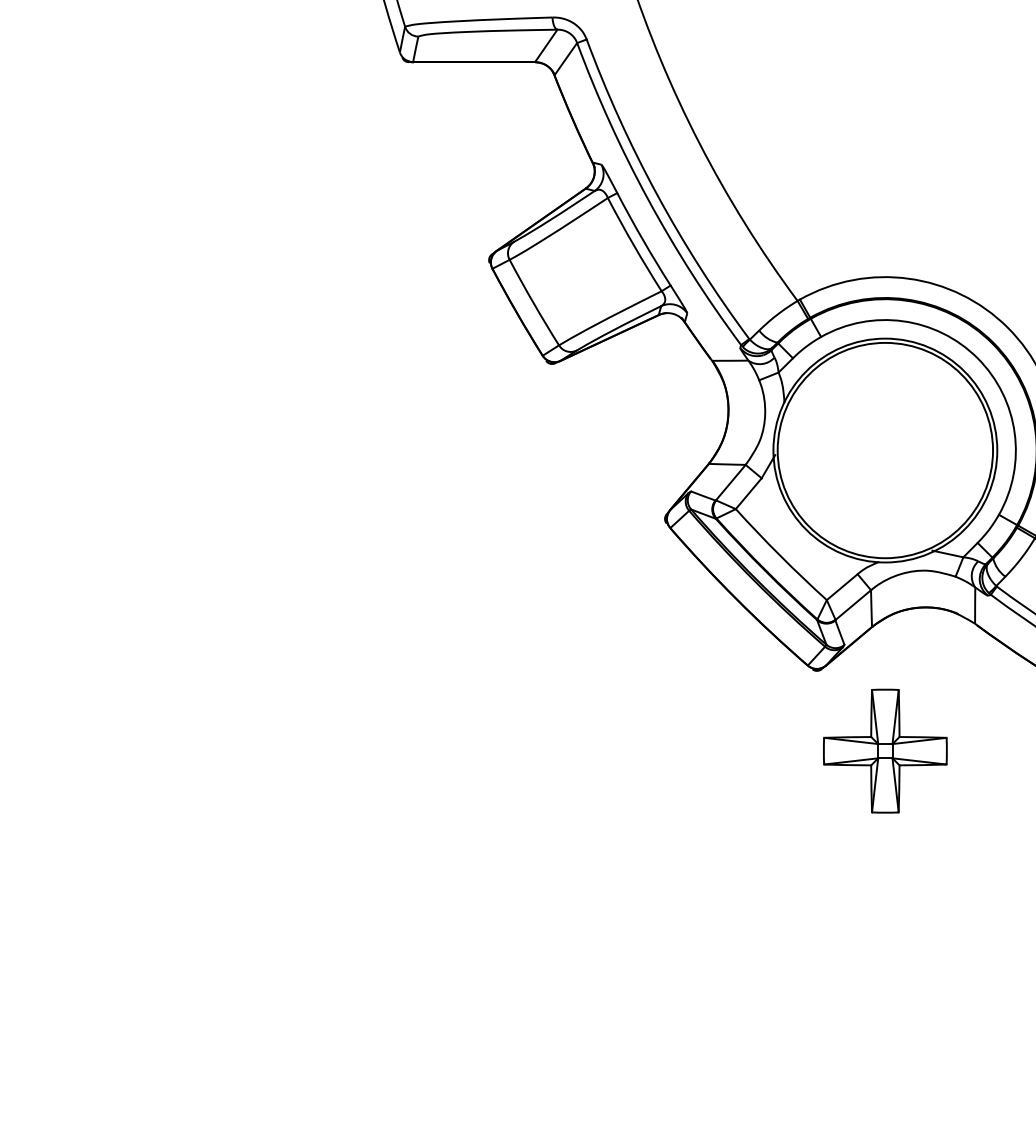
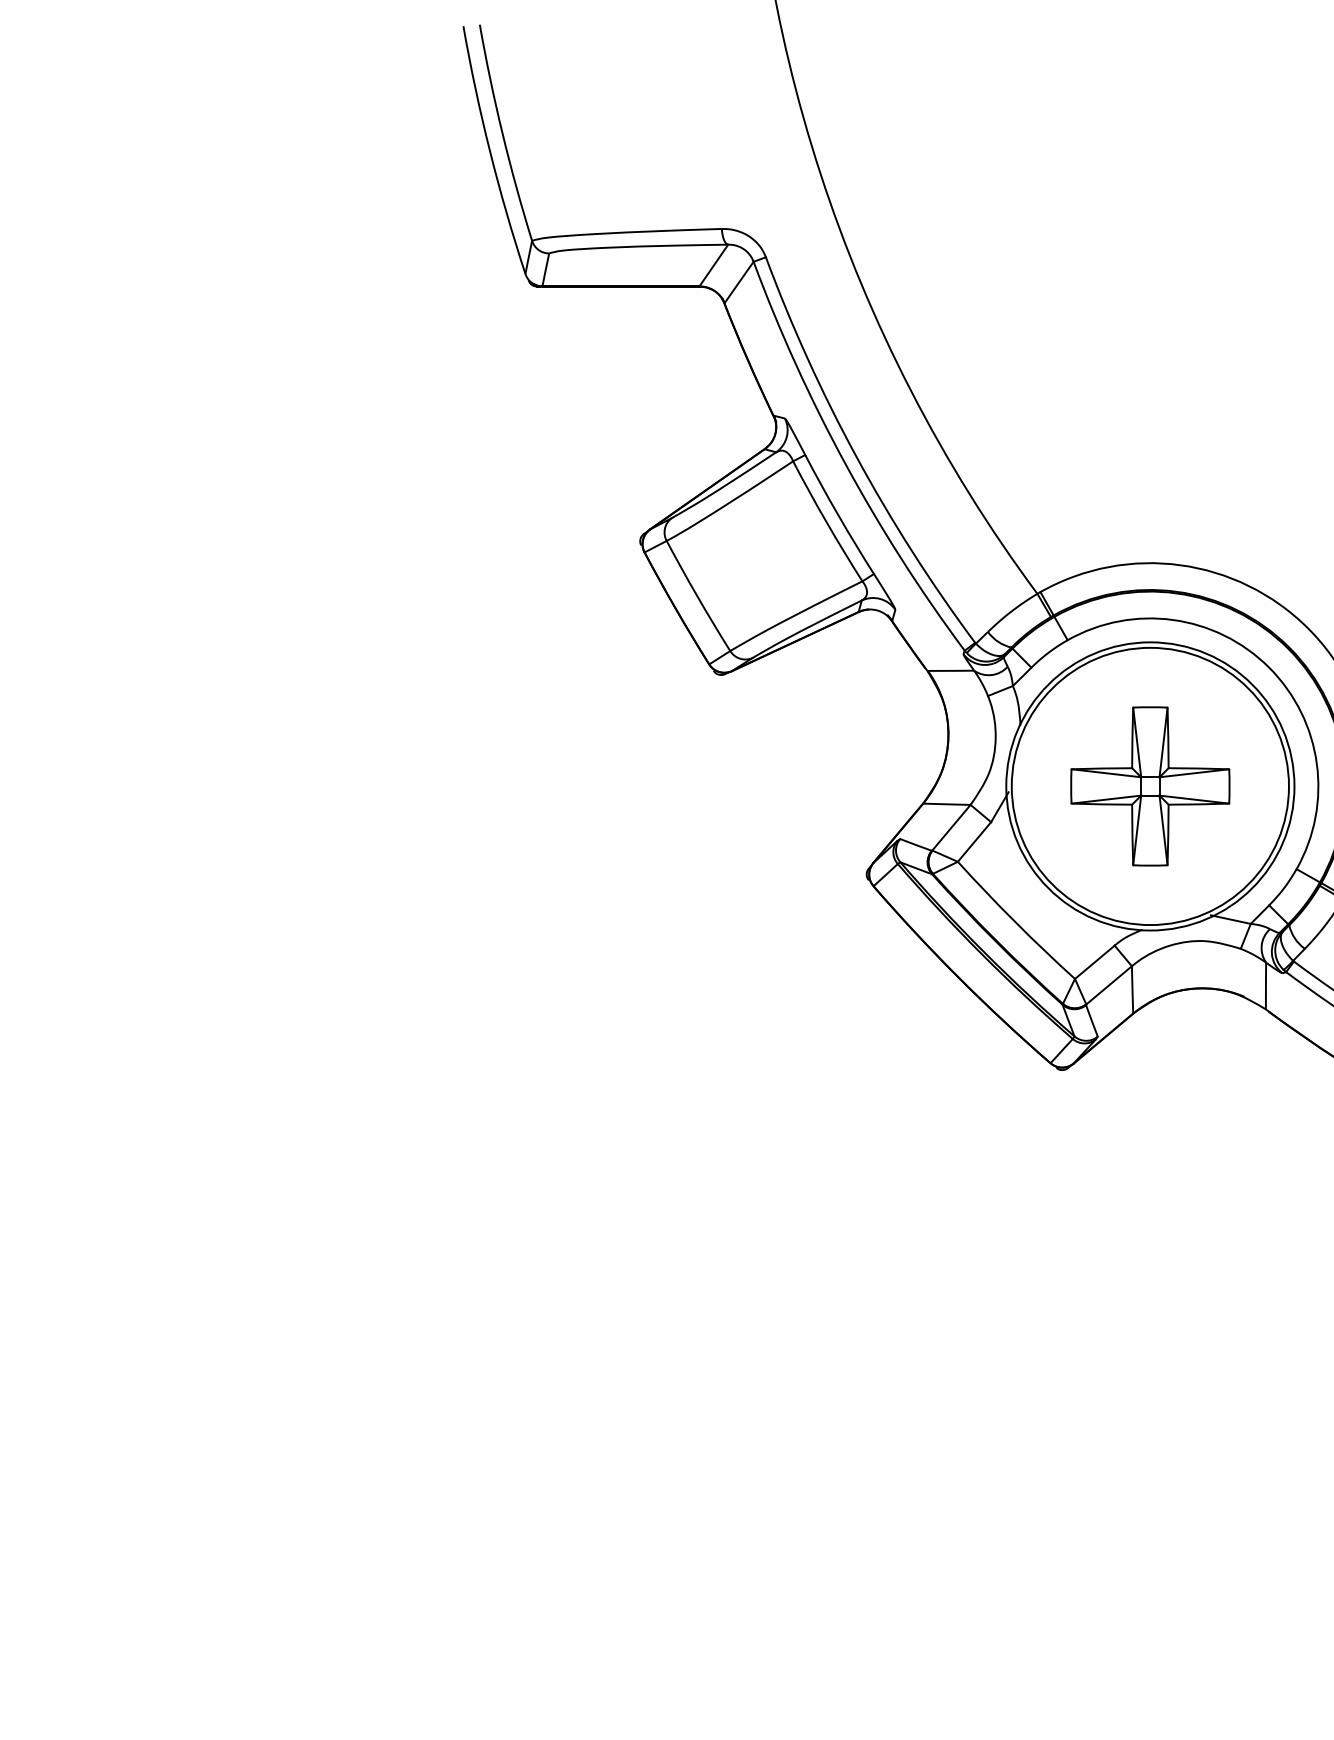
part: (885, 751) -> (1150, 786), moved

